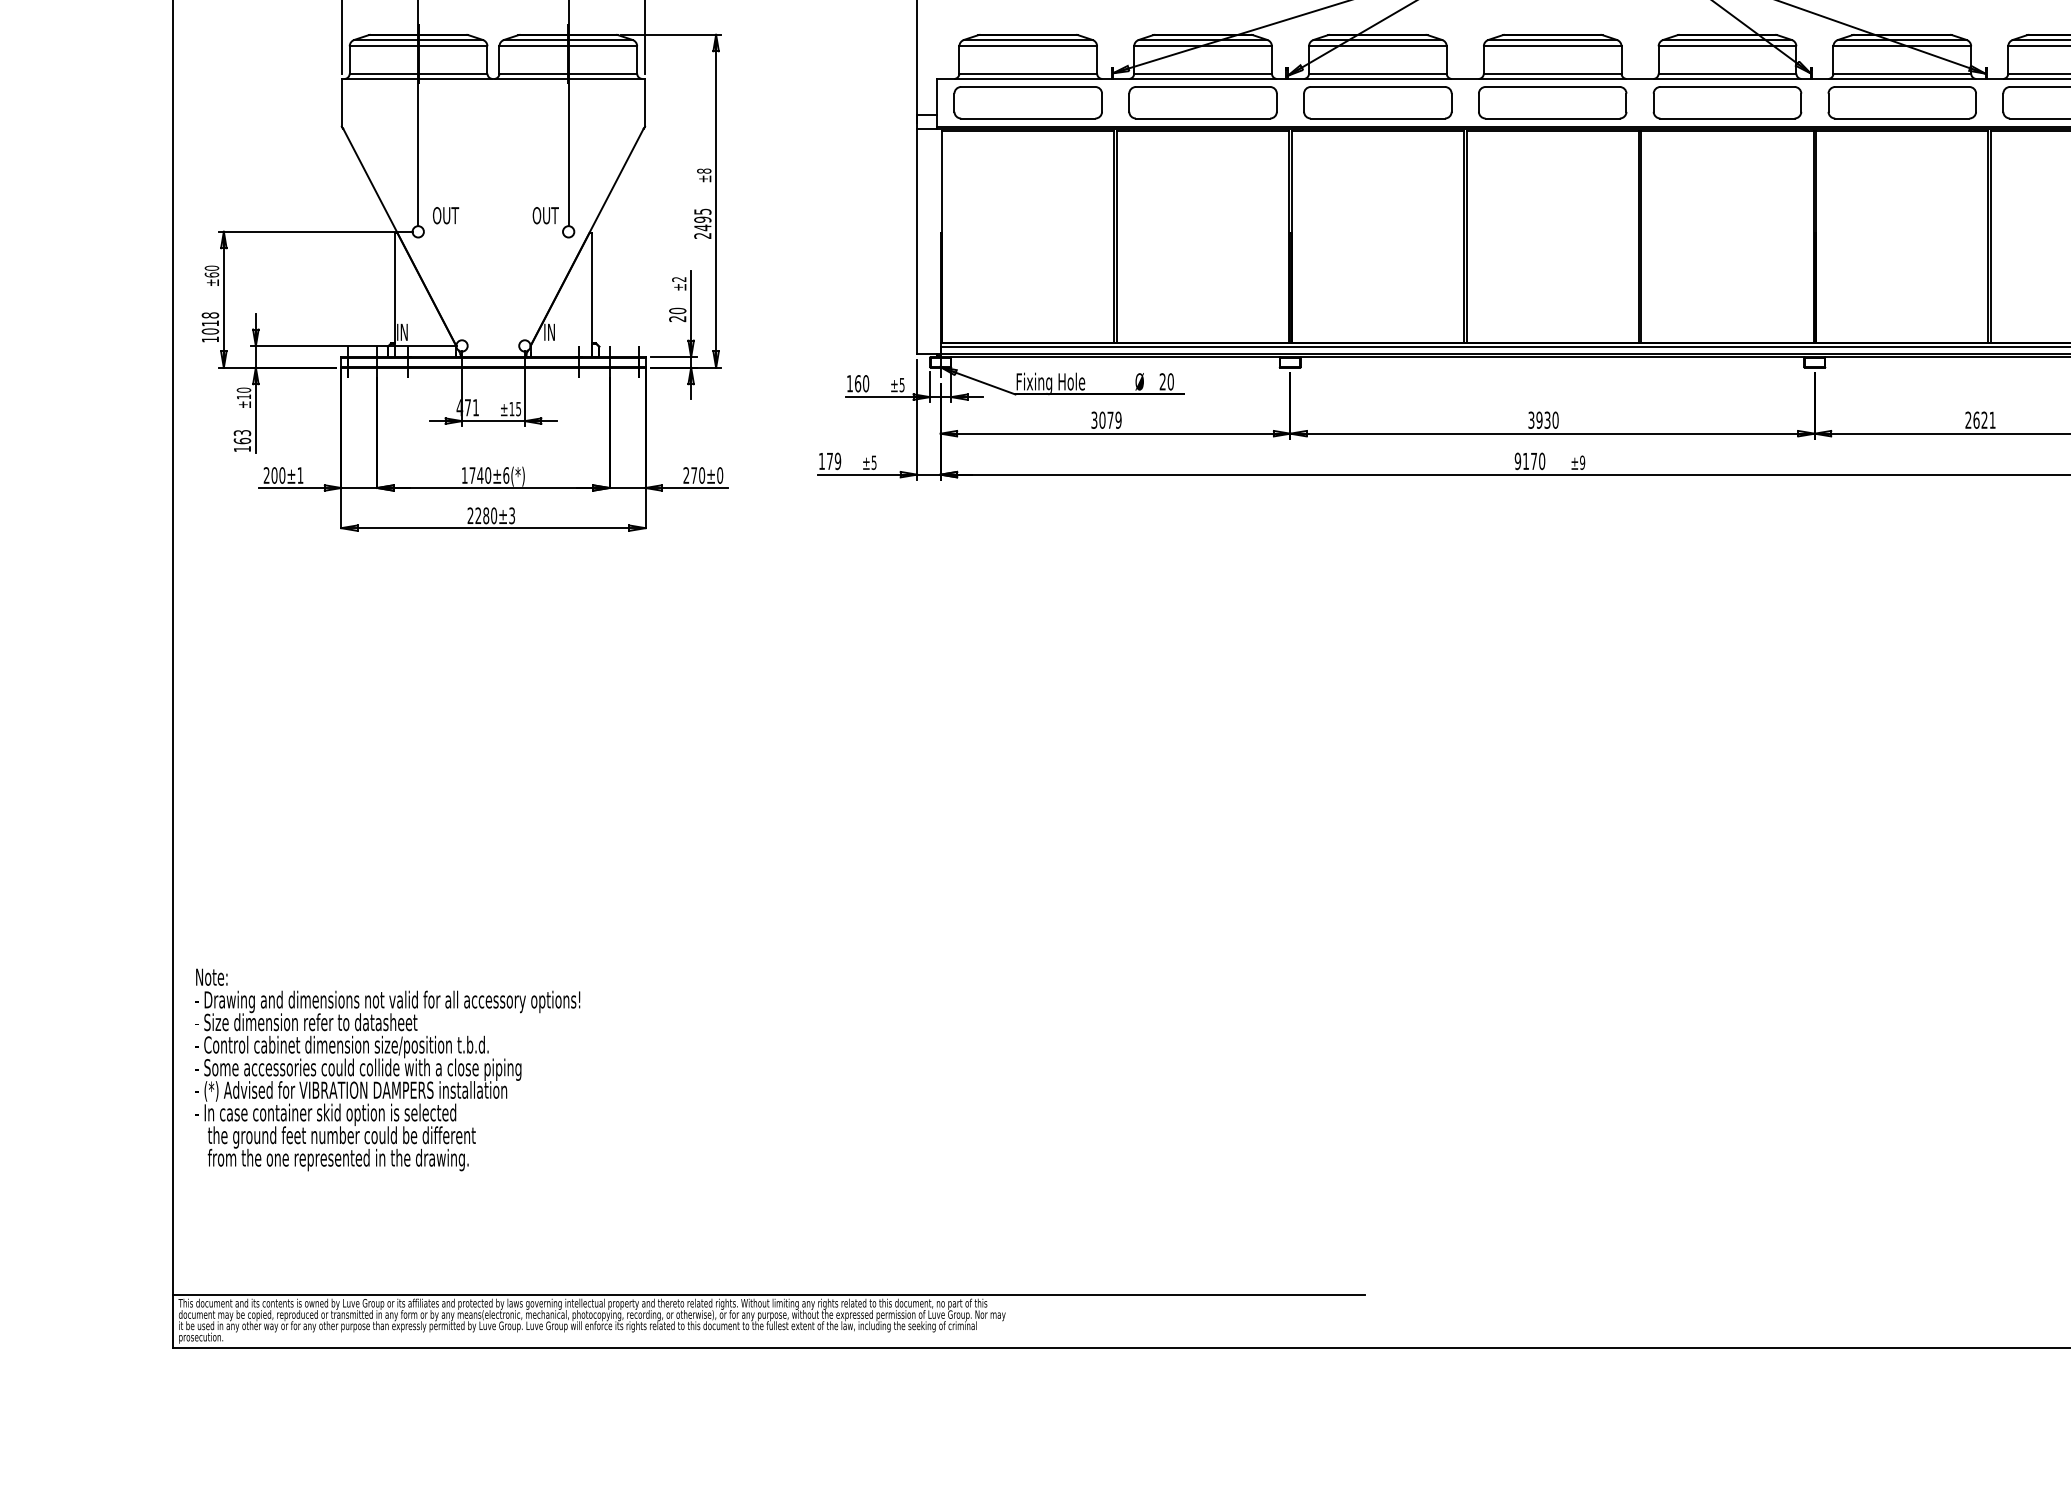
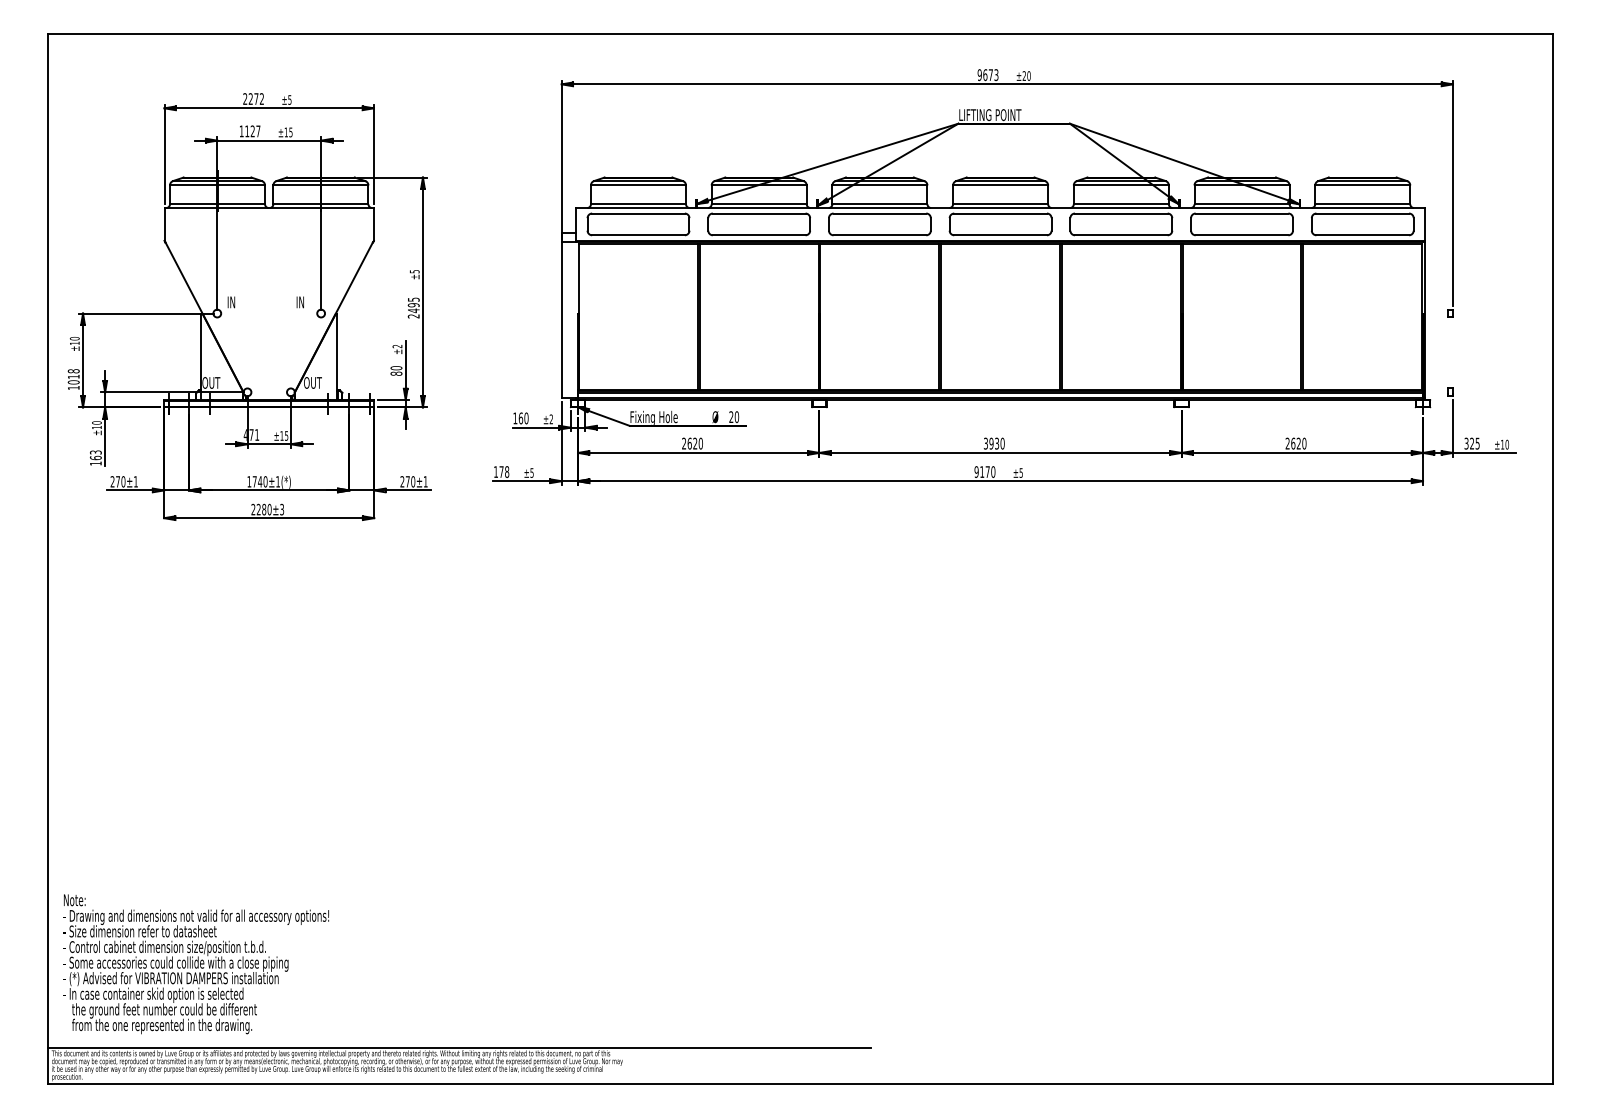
text: (703, 170) -> (414, 271), ±8 -> ±5
text: (446, 215) -> (236, 302), OUT -> IN
text: (546, 215) -> (305, 302), OUT -> IN
text: (211, 275) -> (74, 343), ±60 -> ±10
text: (677, 318) -> (396, 373), 20 -> 80
text: (409, 331) -> (211, 382), IN -> OUT
text: (556, 331) -> (312, 382), IN -> OUT
text: (902, 385) -> (551, 419), ±5 -> ±2
text: (1106, 420) -> (692, 443), 3079 -> 2620
text: (1992, 420) -> (1304, 443), 2621 -> 2620
text: (838, 460) -> (507, 471), 179 -> 178
text: (1581, 462) -> (1020, 472), ±9 -> ±5
text: (275, 475) -> (118, 481), 200±1 -> 270±1
text: (506, 475) -> (278, 481), 1740±6(*) -> 1740±1(*)
text: (719, 475) -> (425, 481), 270±0 -> 270±1
text: (386, 1070) -> (195, 964), moved

